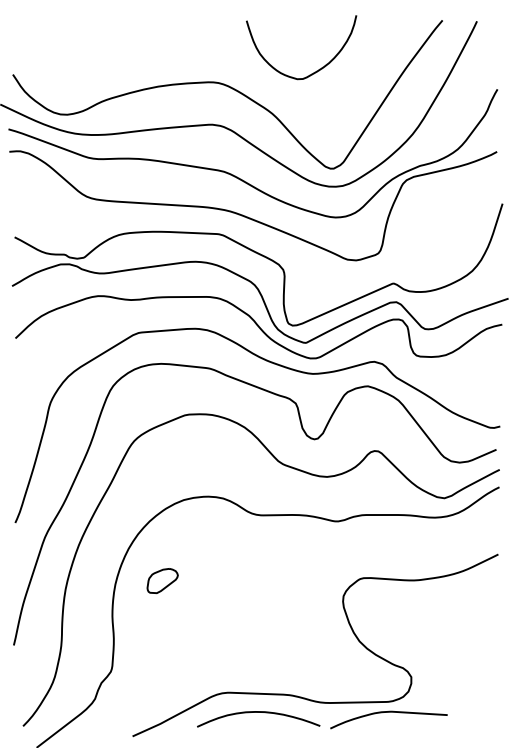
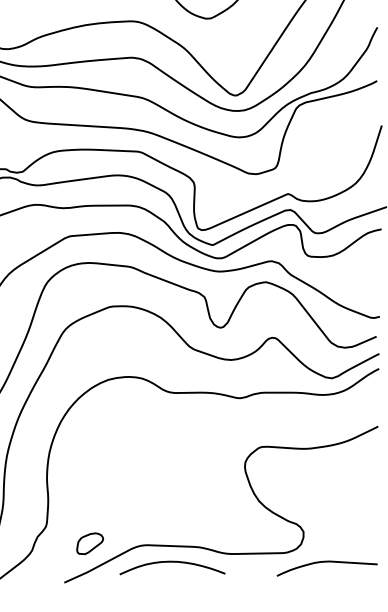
part: (162, 581) -> (89, 544), moved
curve: (388, 712) -> (326, 562), moved

